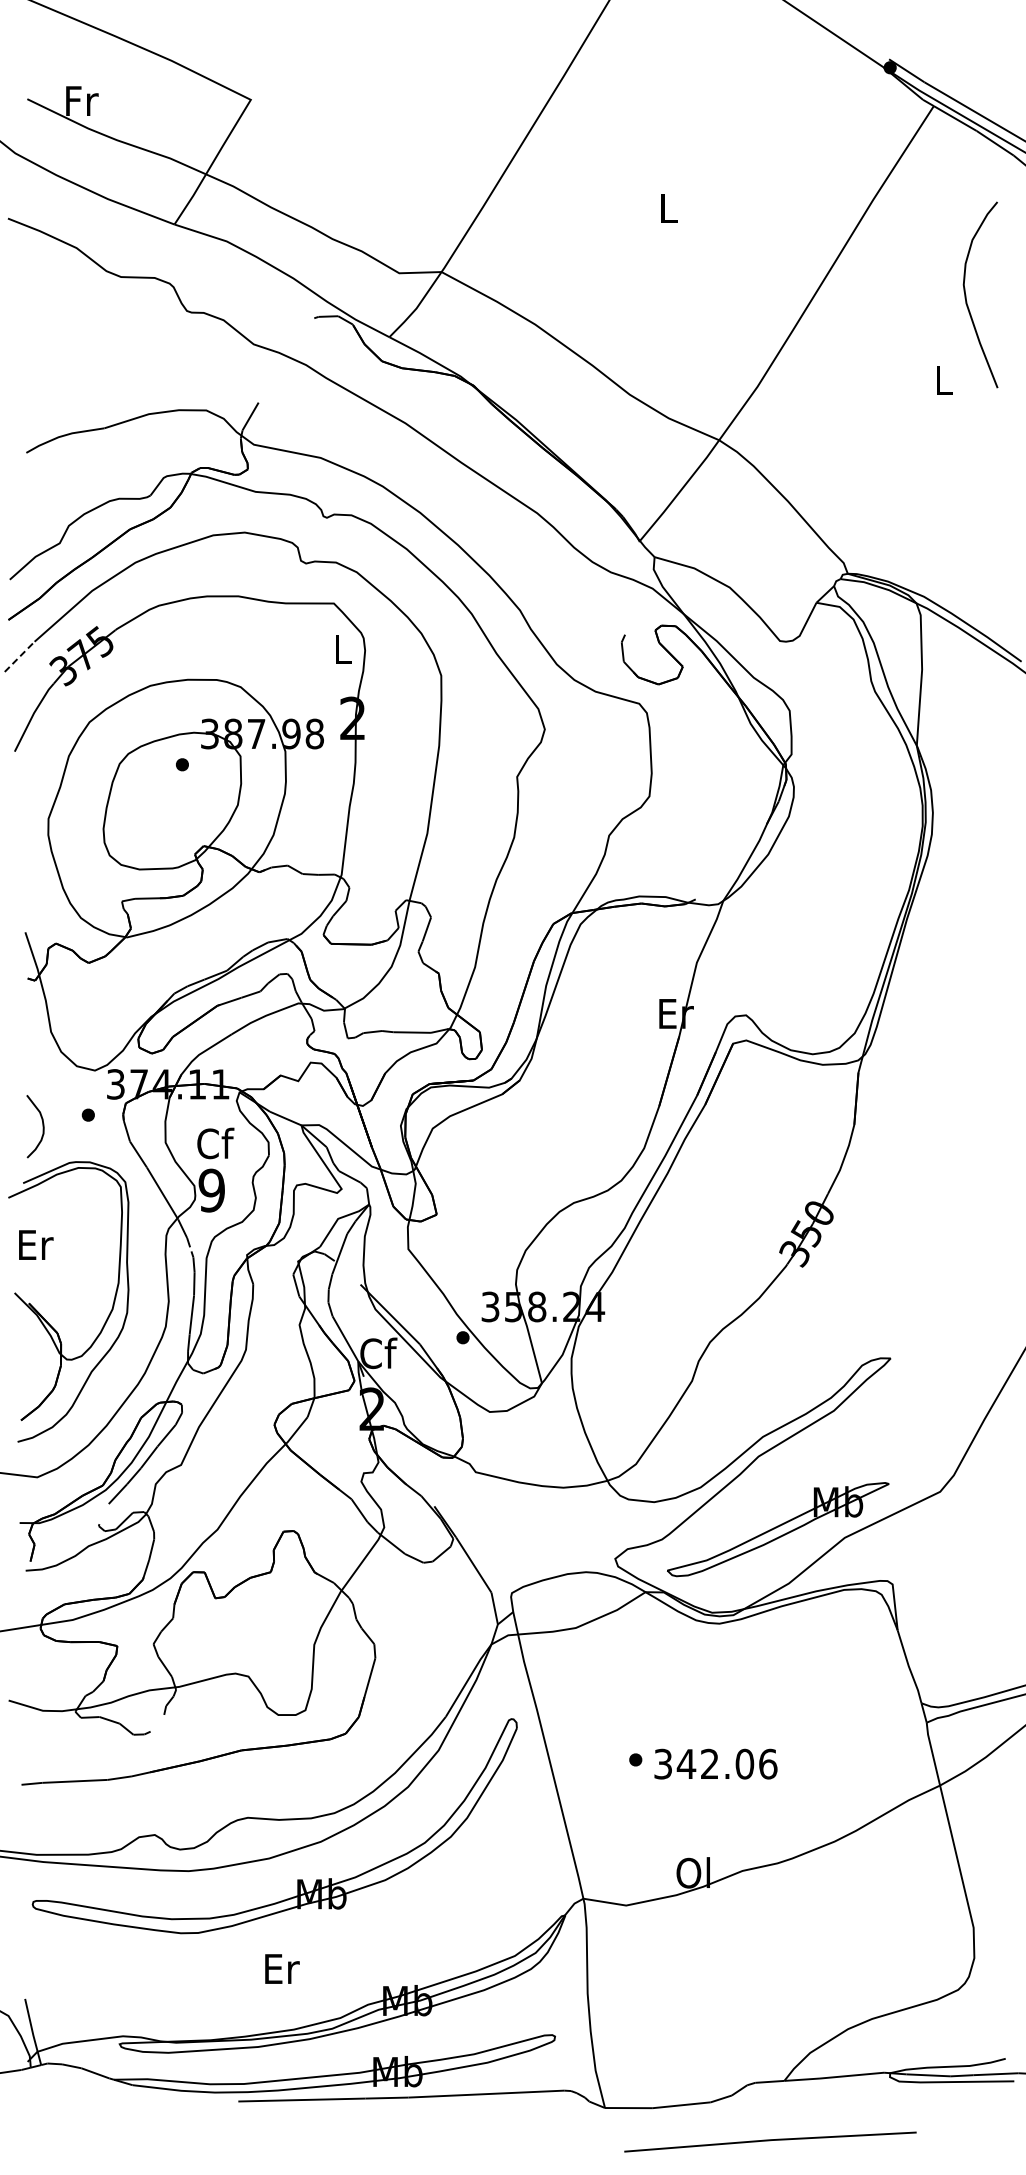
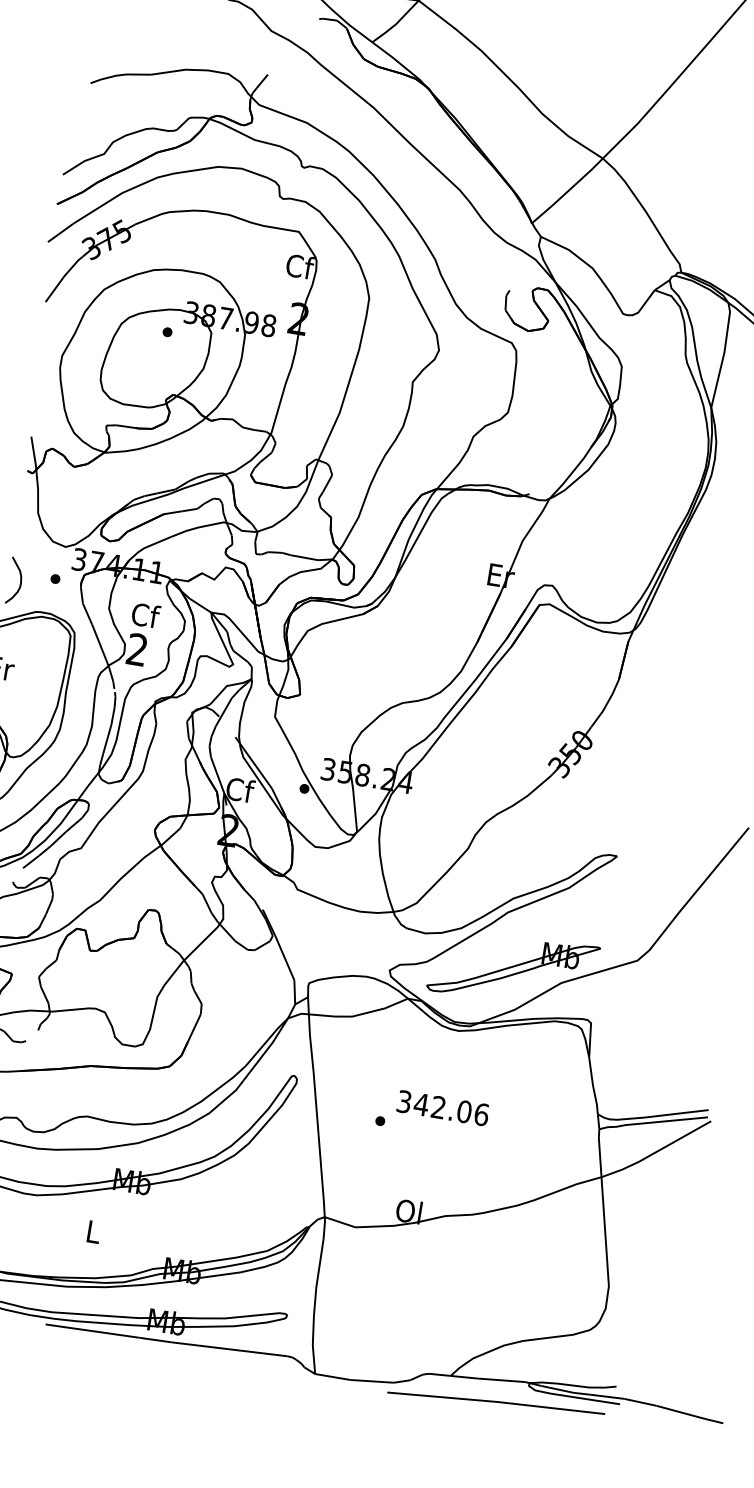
text: (343, 648) -> (300, 266), L -> Cf
line: (20, 656) -> (61, 232), dashed -> solid
text: (211, 1190) -> (137, 649), 9 -> 2
text: (715, 1763) -> (442, 1107), moved
text: (282, 1968) -> (94, 1231), Er -> L
line: (770, 2141) -> (496, 1402), moved

